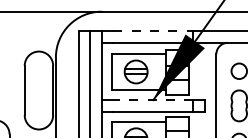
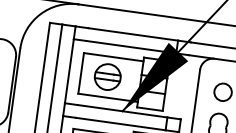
line: (153, 31) -> (133, 34), dashed -> solid
line: (152, 100) -> (121, 111), dashed -> solid

